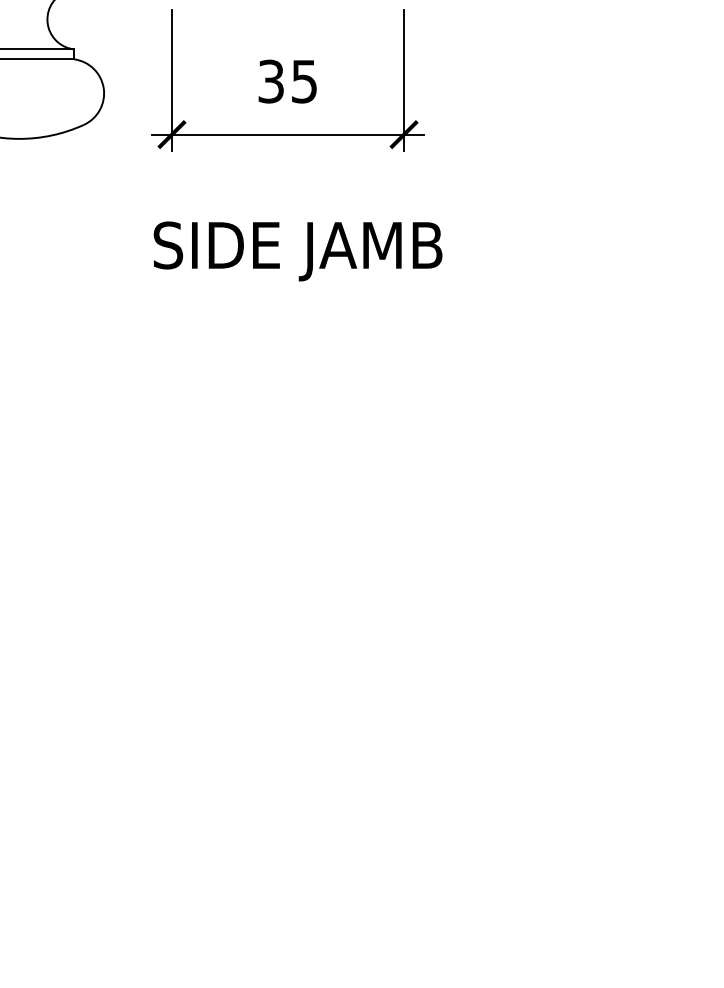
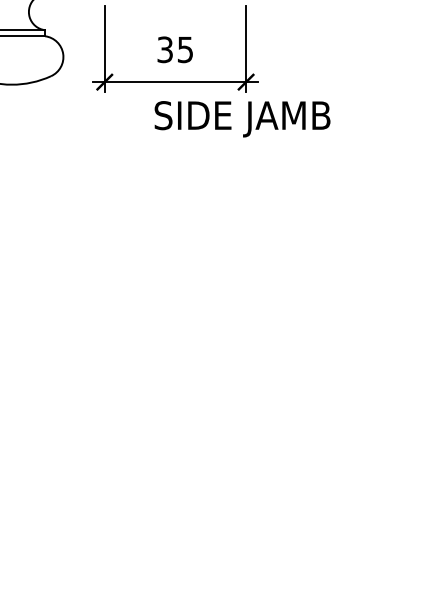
text: (297, 251) -> (242, 119), moved

